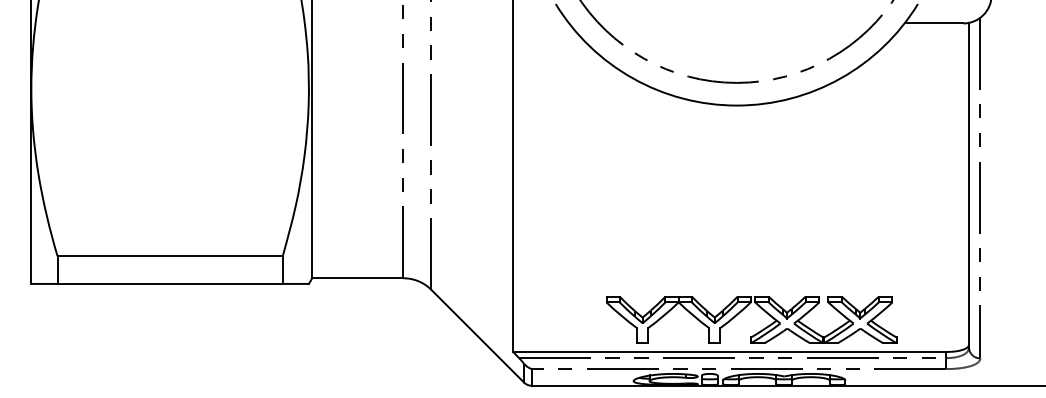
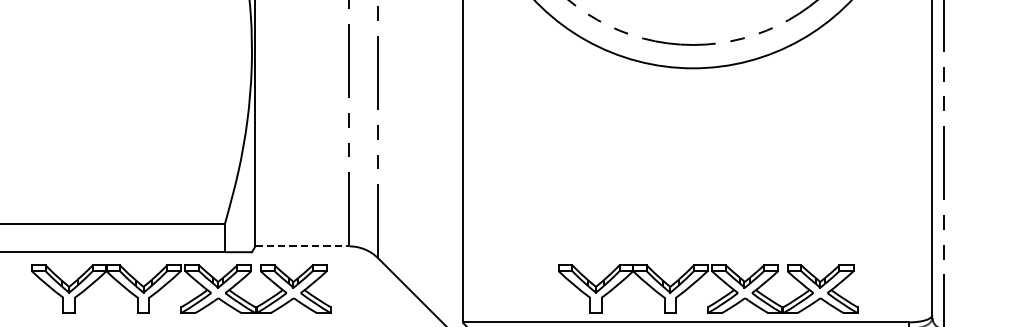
line: (357, 278) -> (302, 246), solid -> dashed
part: (232, 310) -> (173, 279), added

